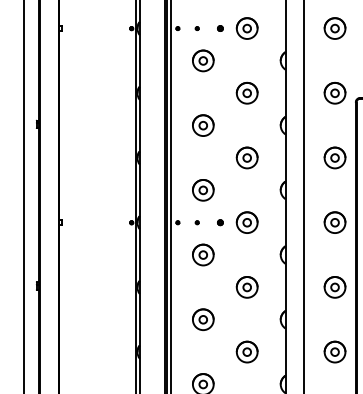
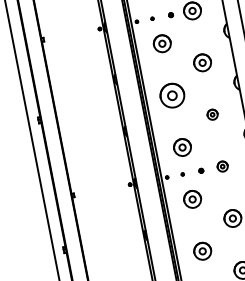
part: (203, 125) -> (172, 95), size x1.4
part: (246, 157) -> (212, 114), size x0.6
part: (246, 222) -> (222, 166), size x0.6

